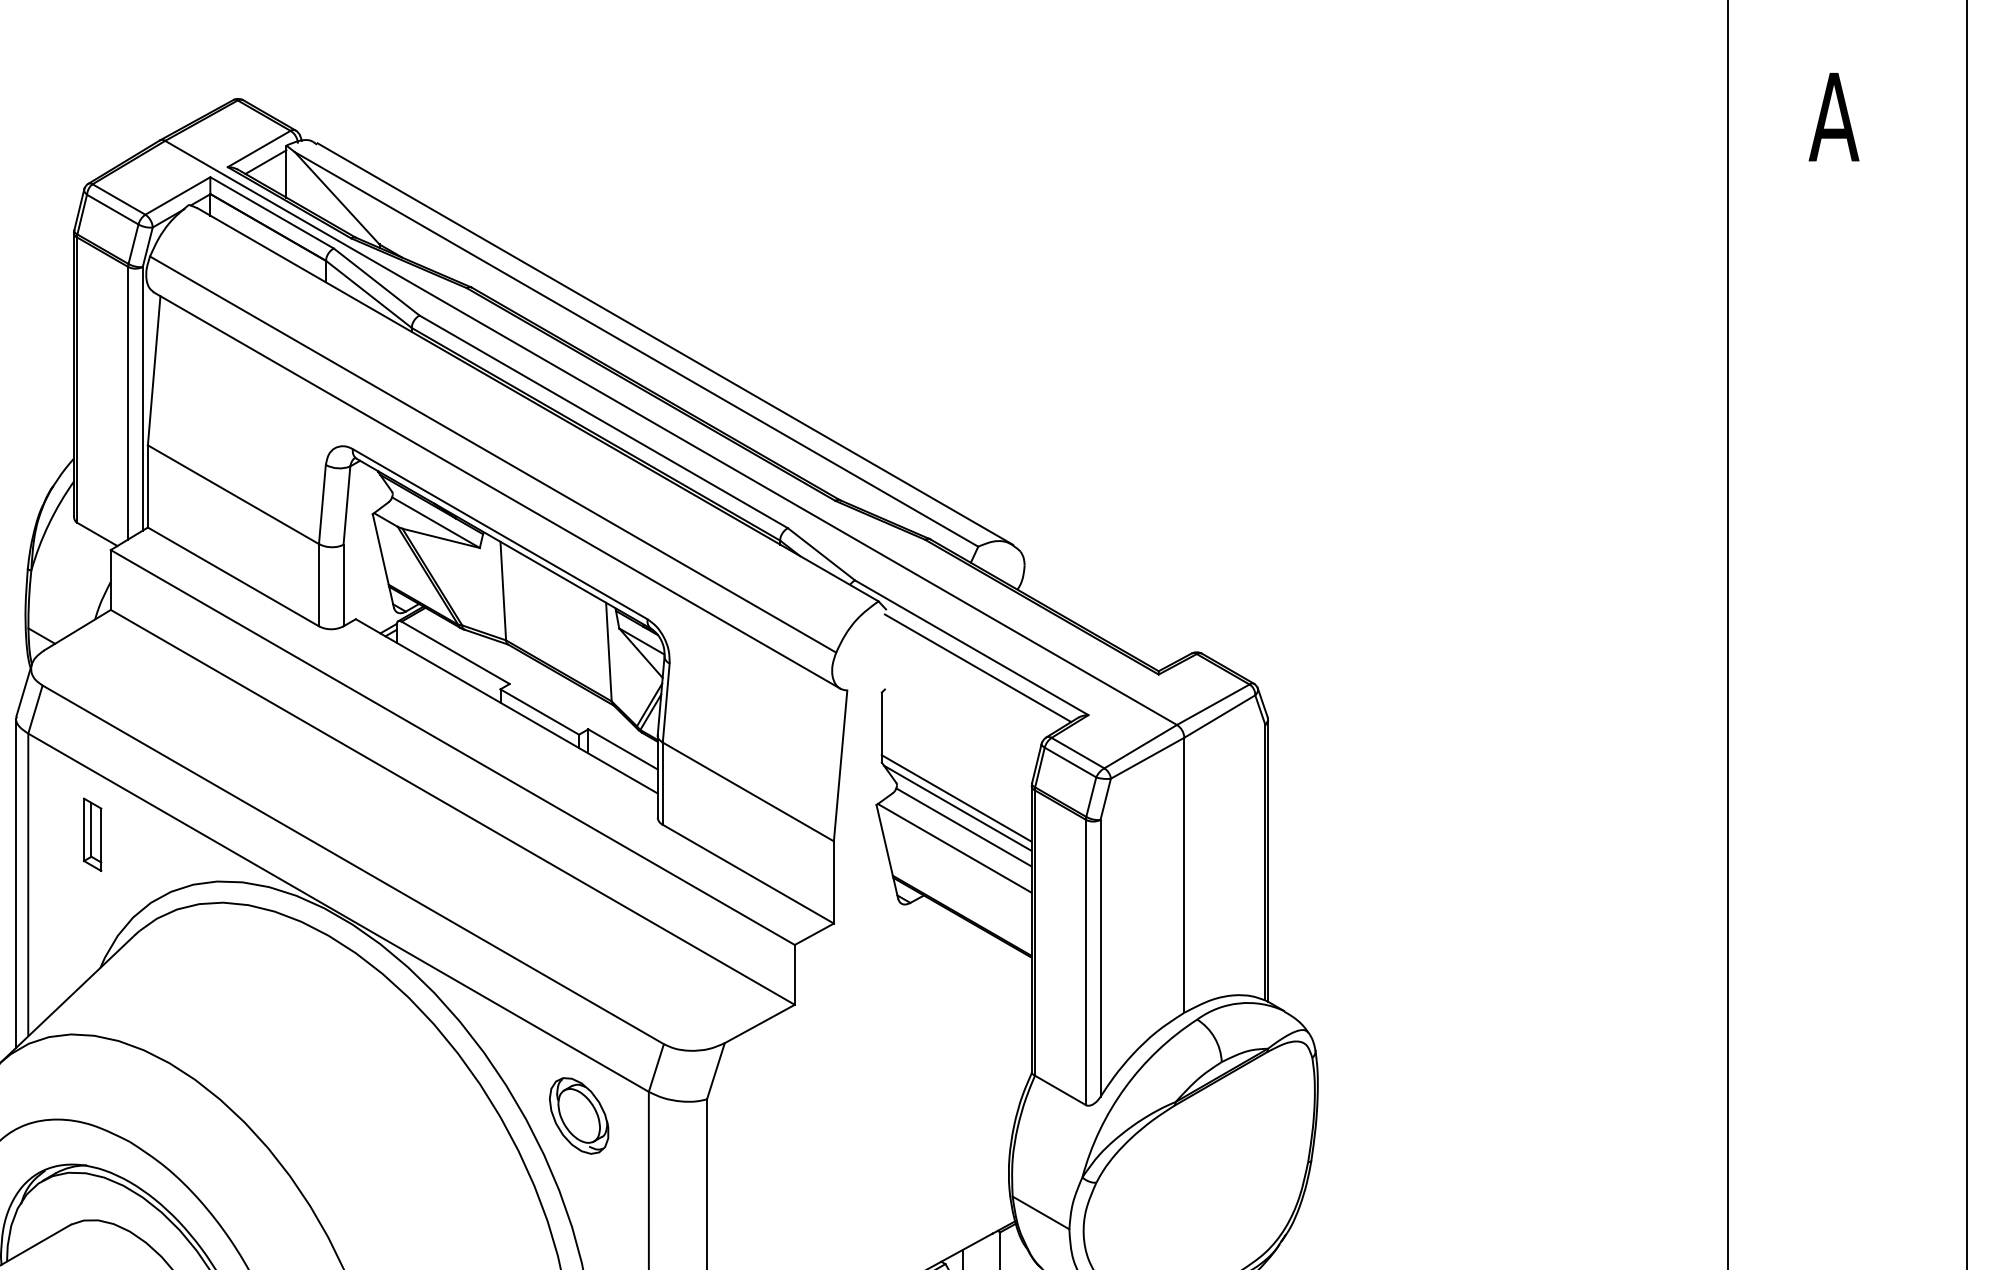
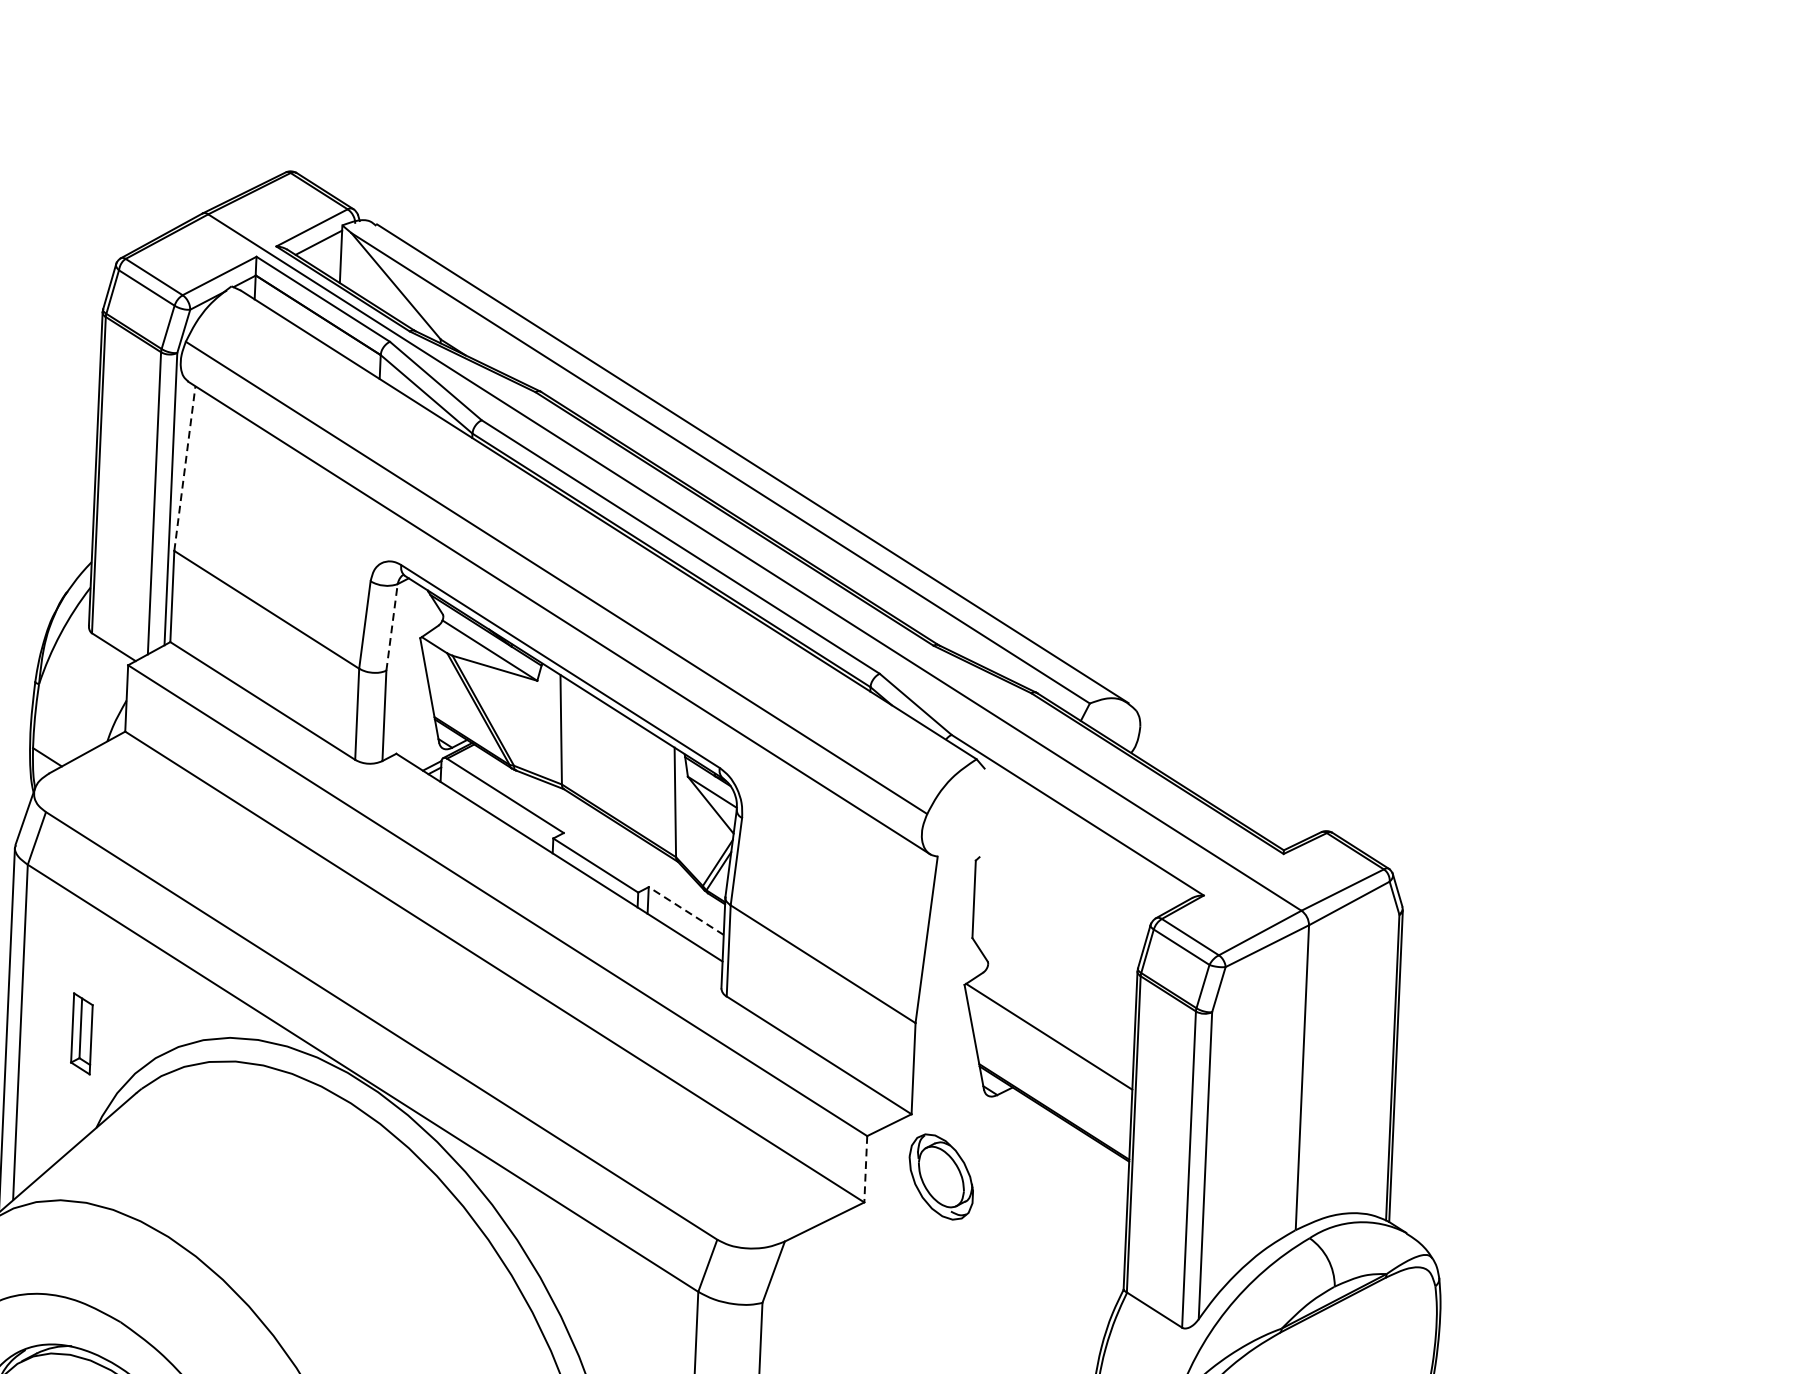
line: (154, 370) -> (185, 468), solid -> dashed
line: (346, 505) -> (391, 627), solid -> dashed
line: (977, 668) -> (1083, 838), removed
line: (622, 749) -> (685, 911), solid -> dashed
line: (956, 798) -> (1053, 981), removed
line: (957, 807) -> (1054, 991), removed
line: (963, 827) -> (1059, 1014), removed
part: (92, 834) -> (81, 1033), moved
line: (794, 974) -> (865, 1168), solid -> dashed
part: (579, 1115) -> (941, 1176), moved

